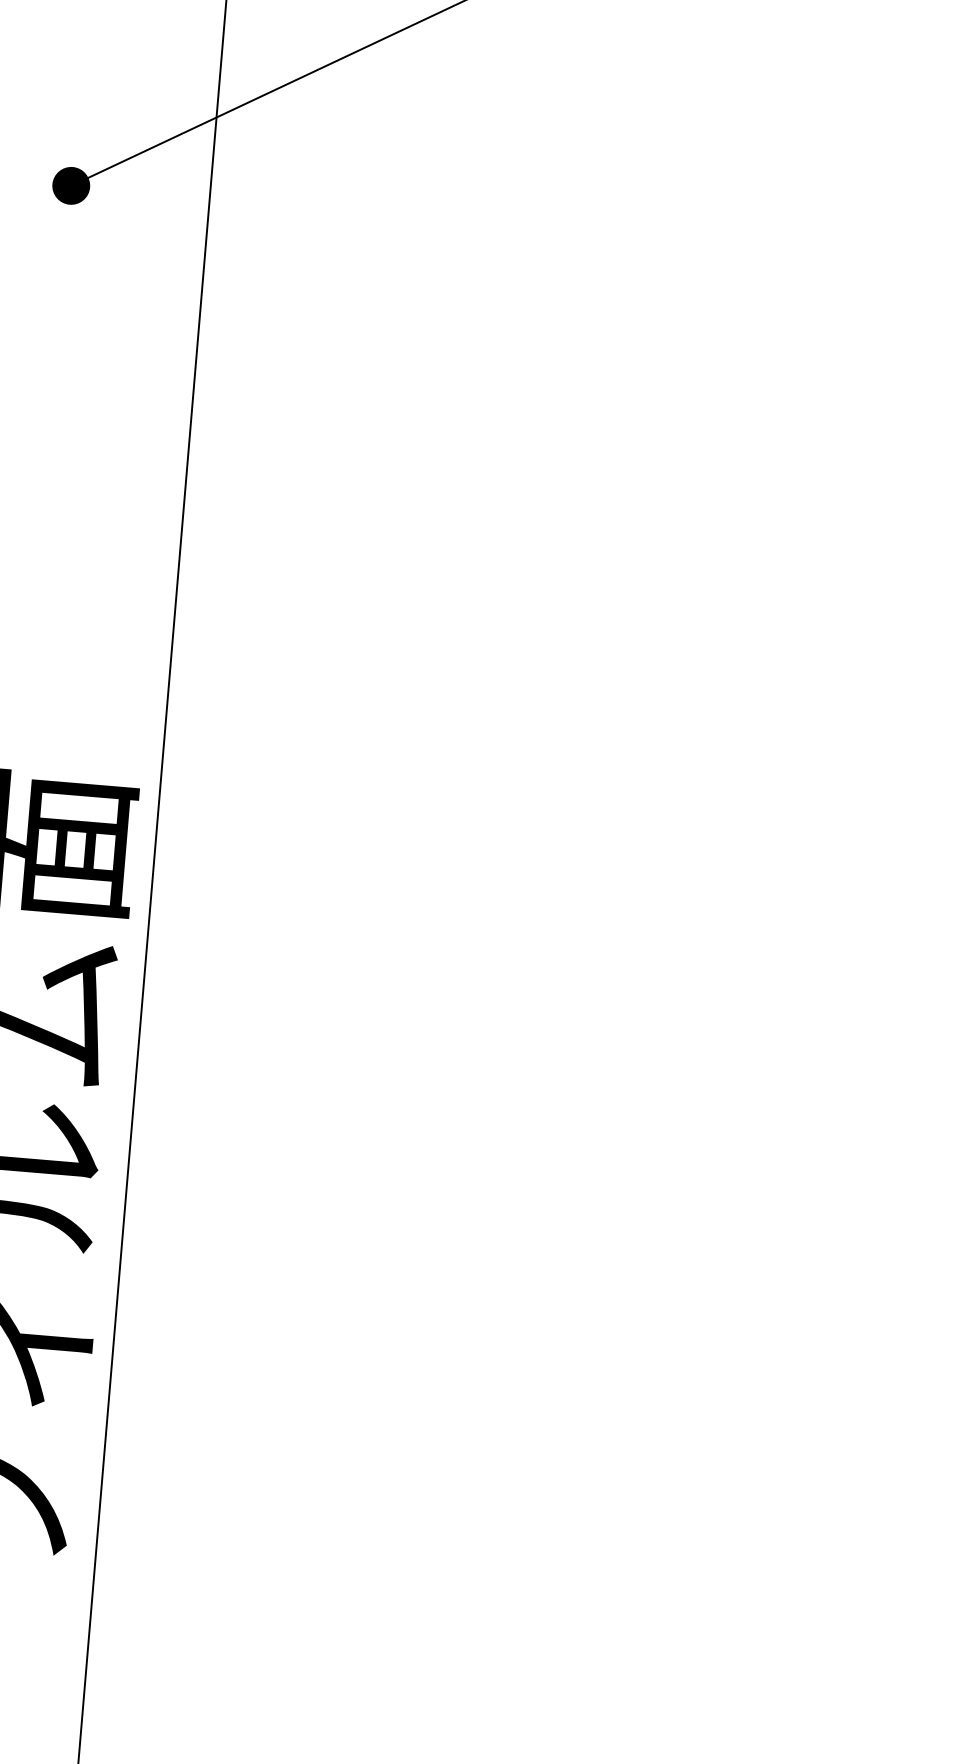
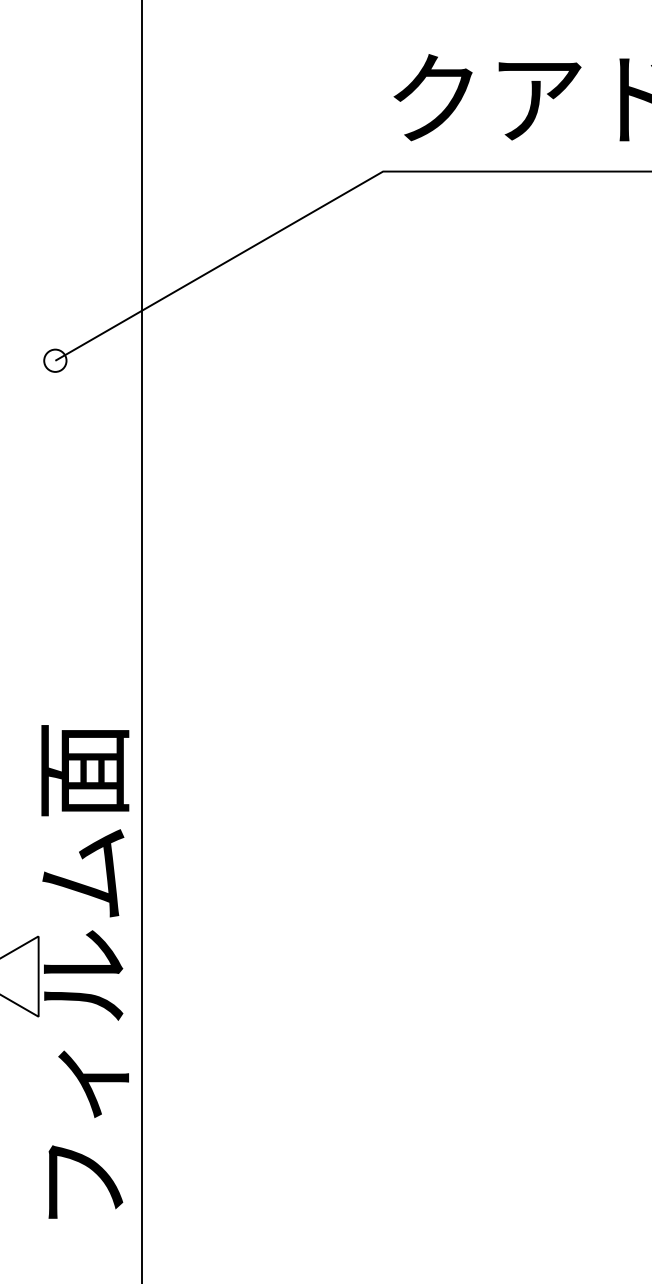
fill: (71, 185) -> (55, 360), removed

